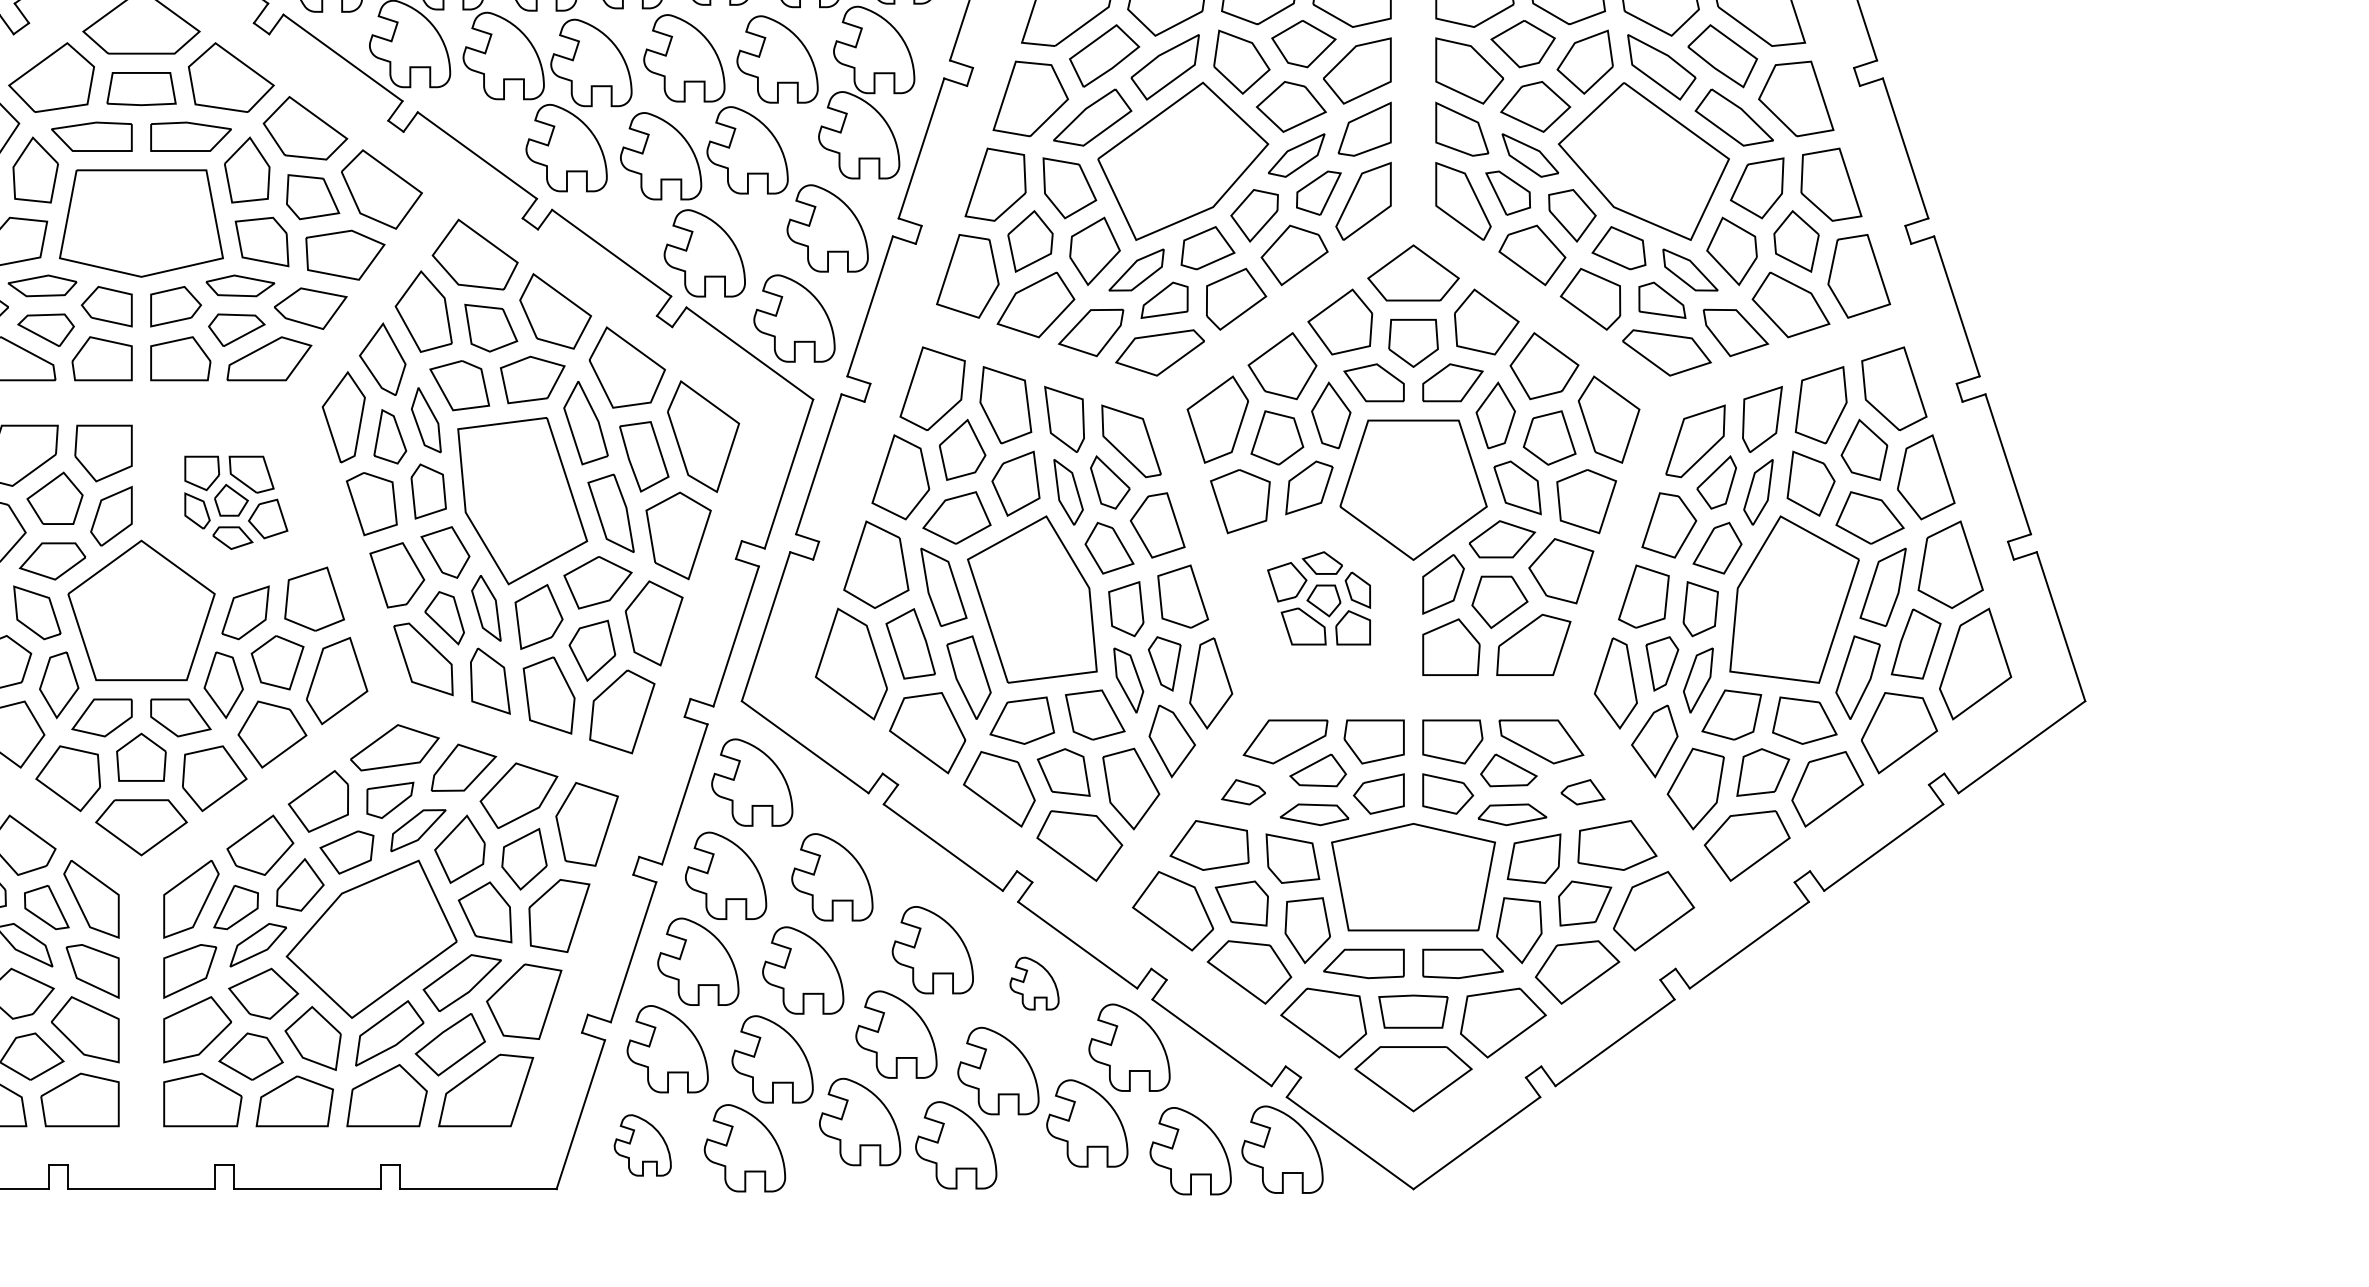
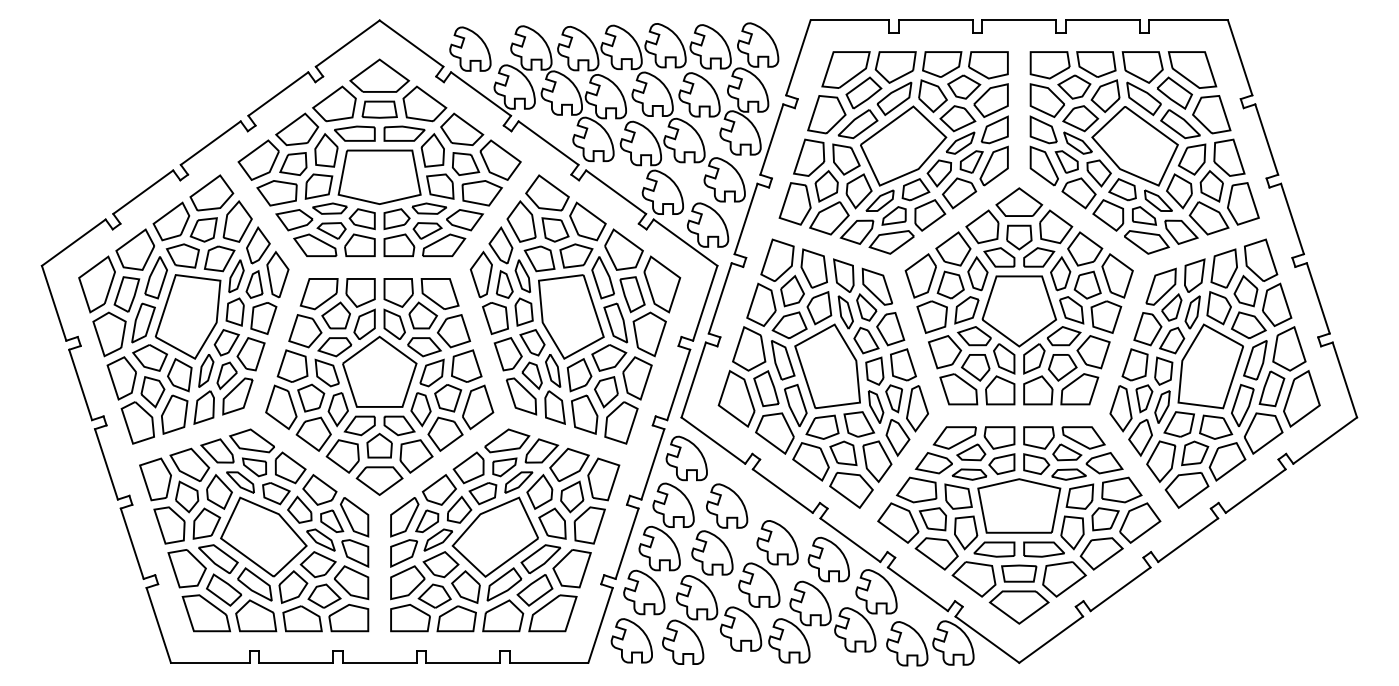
part: (236, 502) -> (427, 317), size x1.67
part: (1318, 597) -> (971, 365), size x1.67
part: (1242, 792) -> (933, 463), size x1.67
part: (1582, 792) -> (1104, 463), size x1.67
part: (1034, 983) -> (828, 559), size x1.67
part: (642, 1144) -> (631, 640), size x1.43

